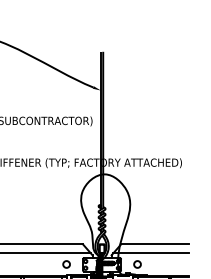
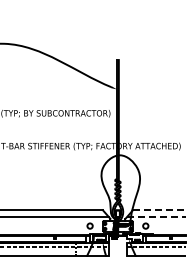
line: (154, 244) -> (159, 210), solid -> dashed
line: (151, 253) -> (156, 217), solid -> dashed

